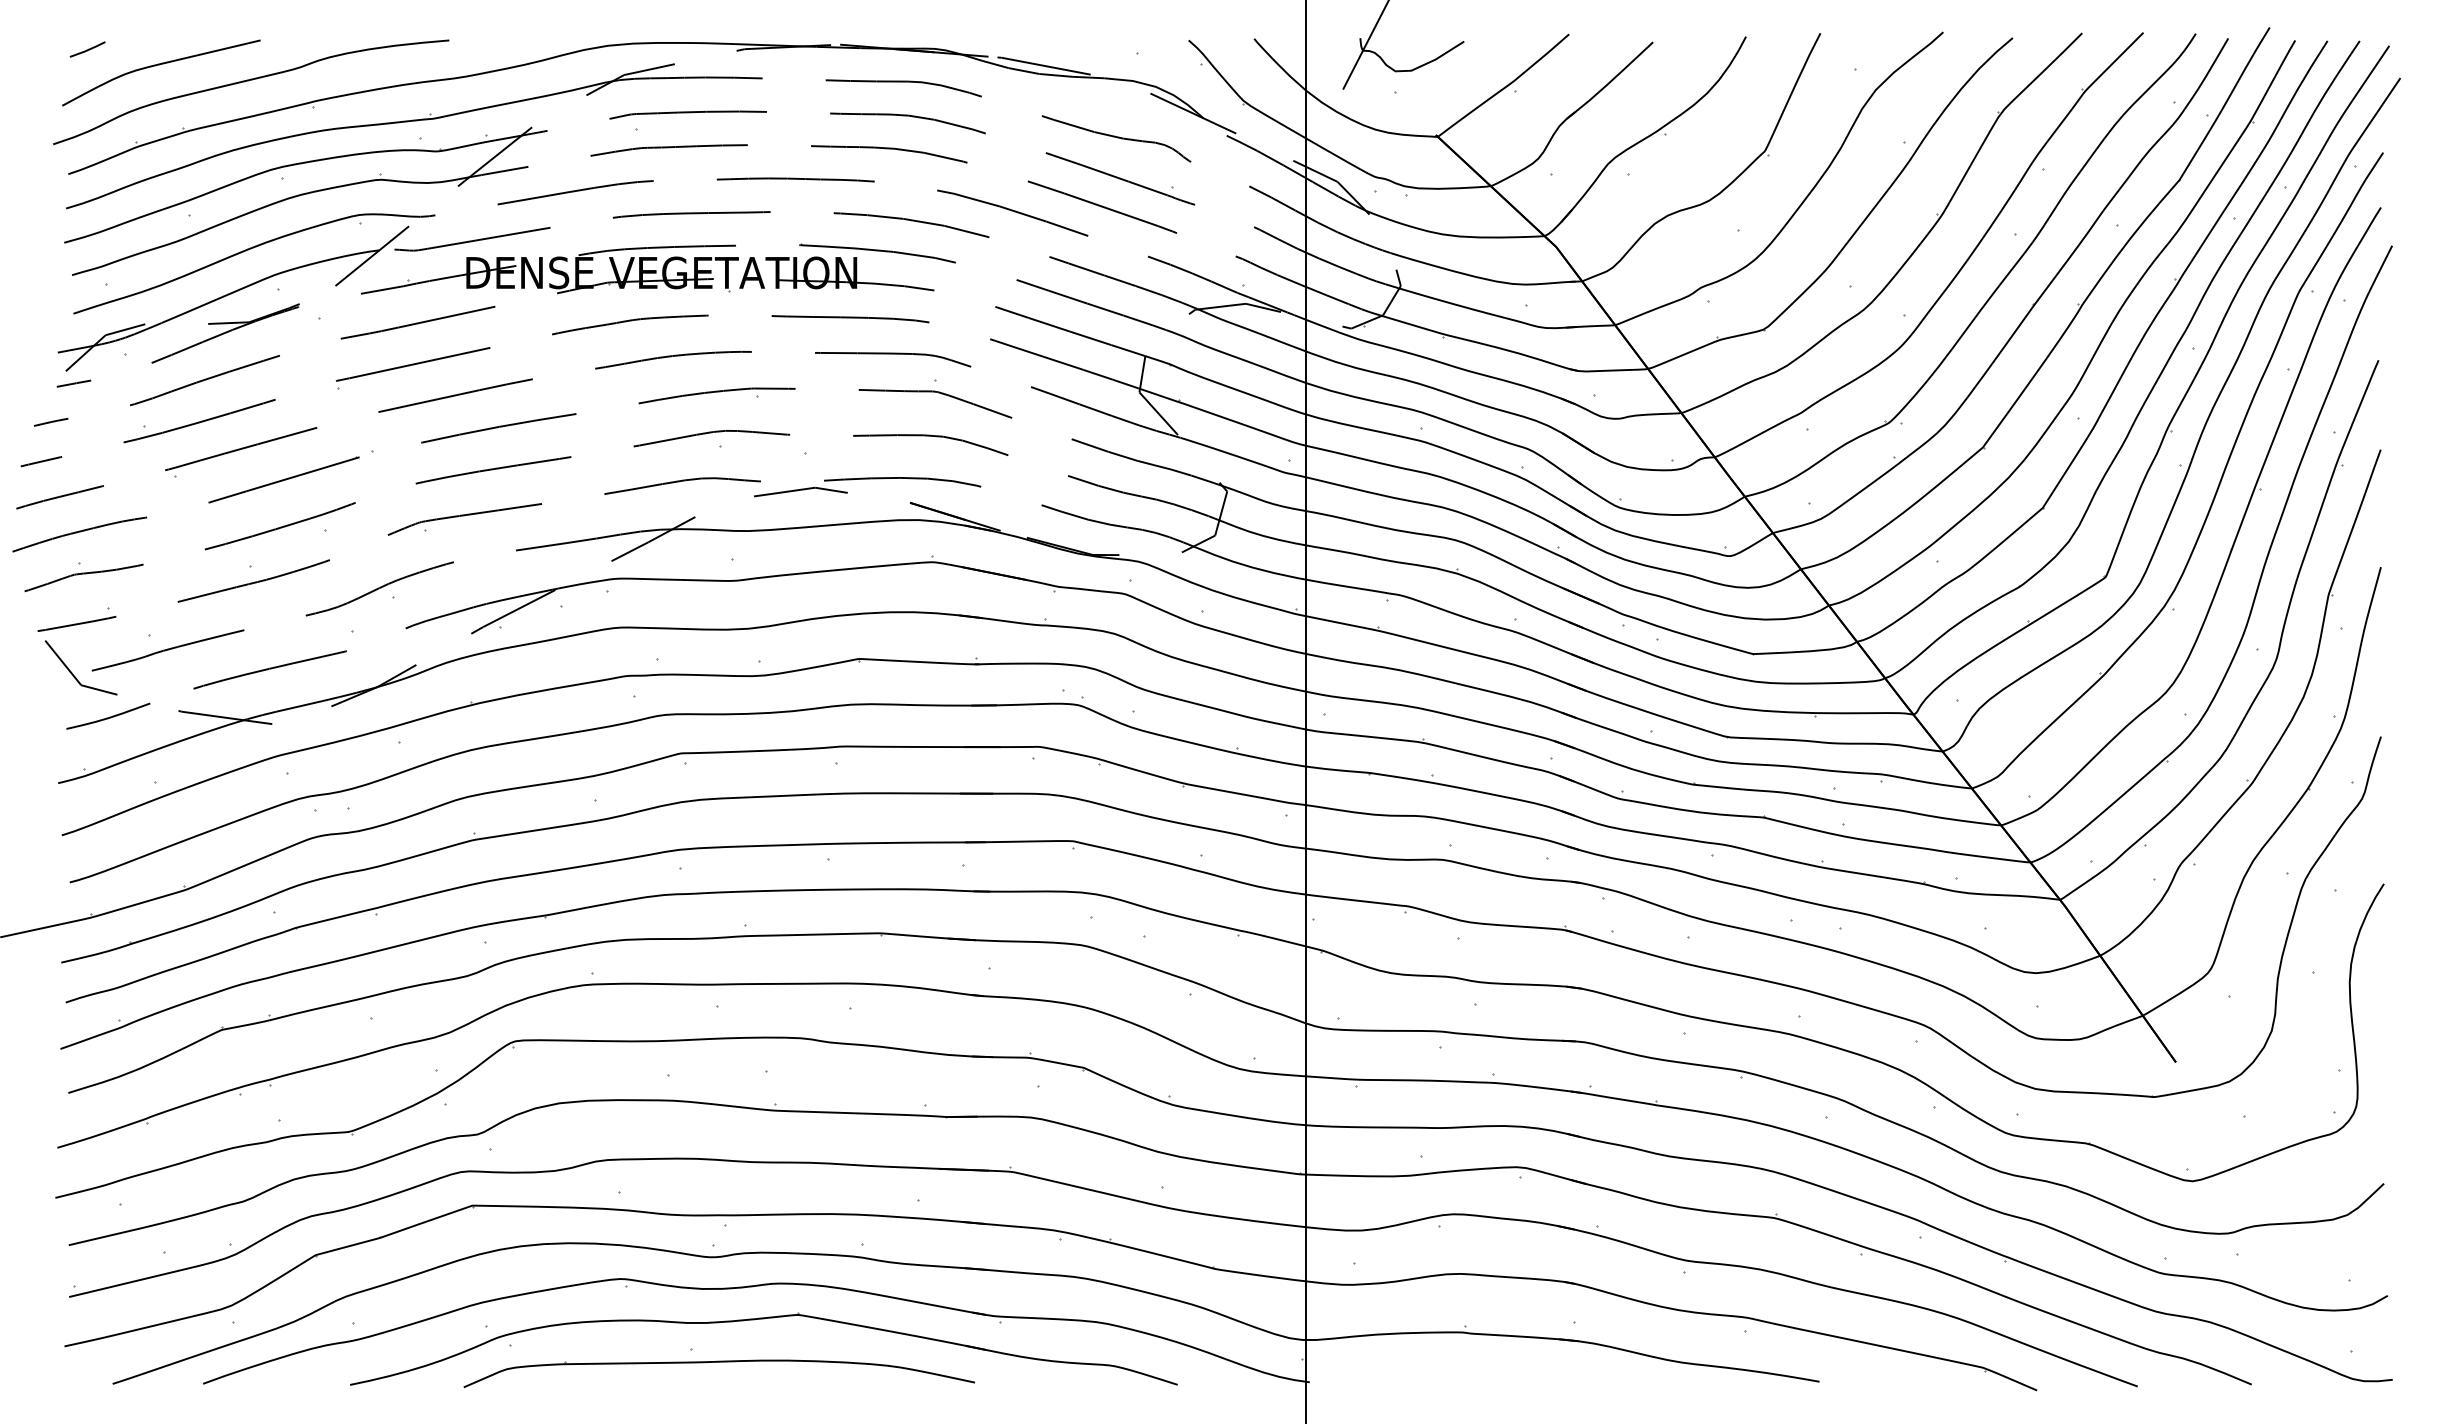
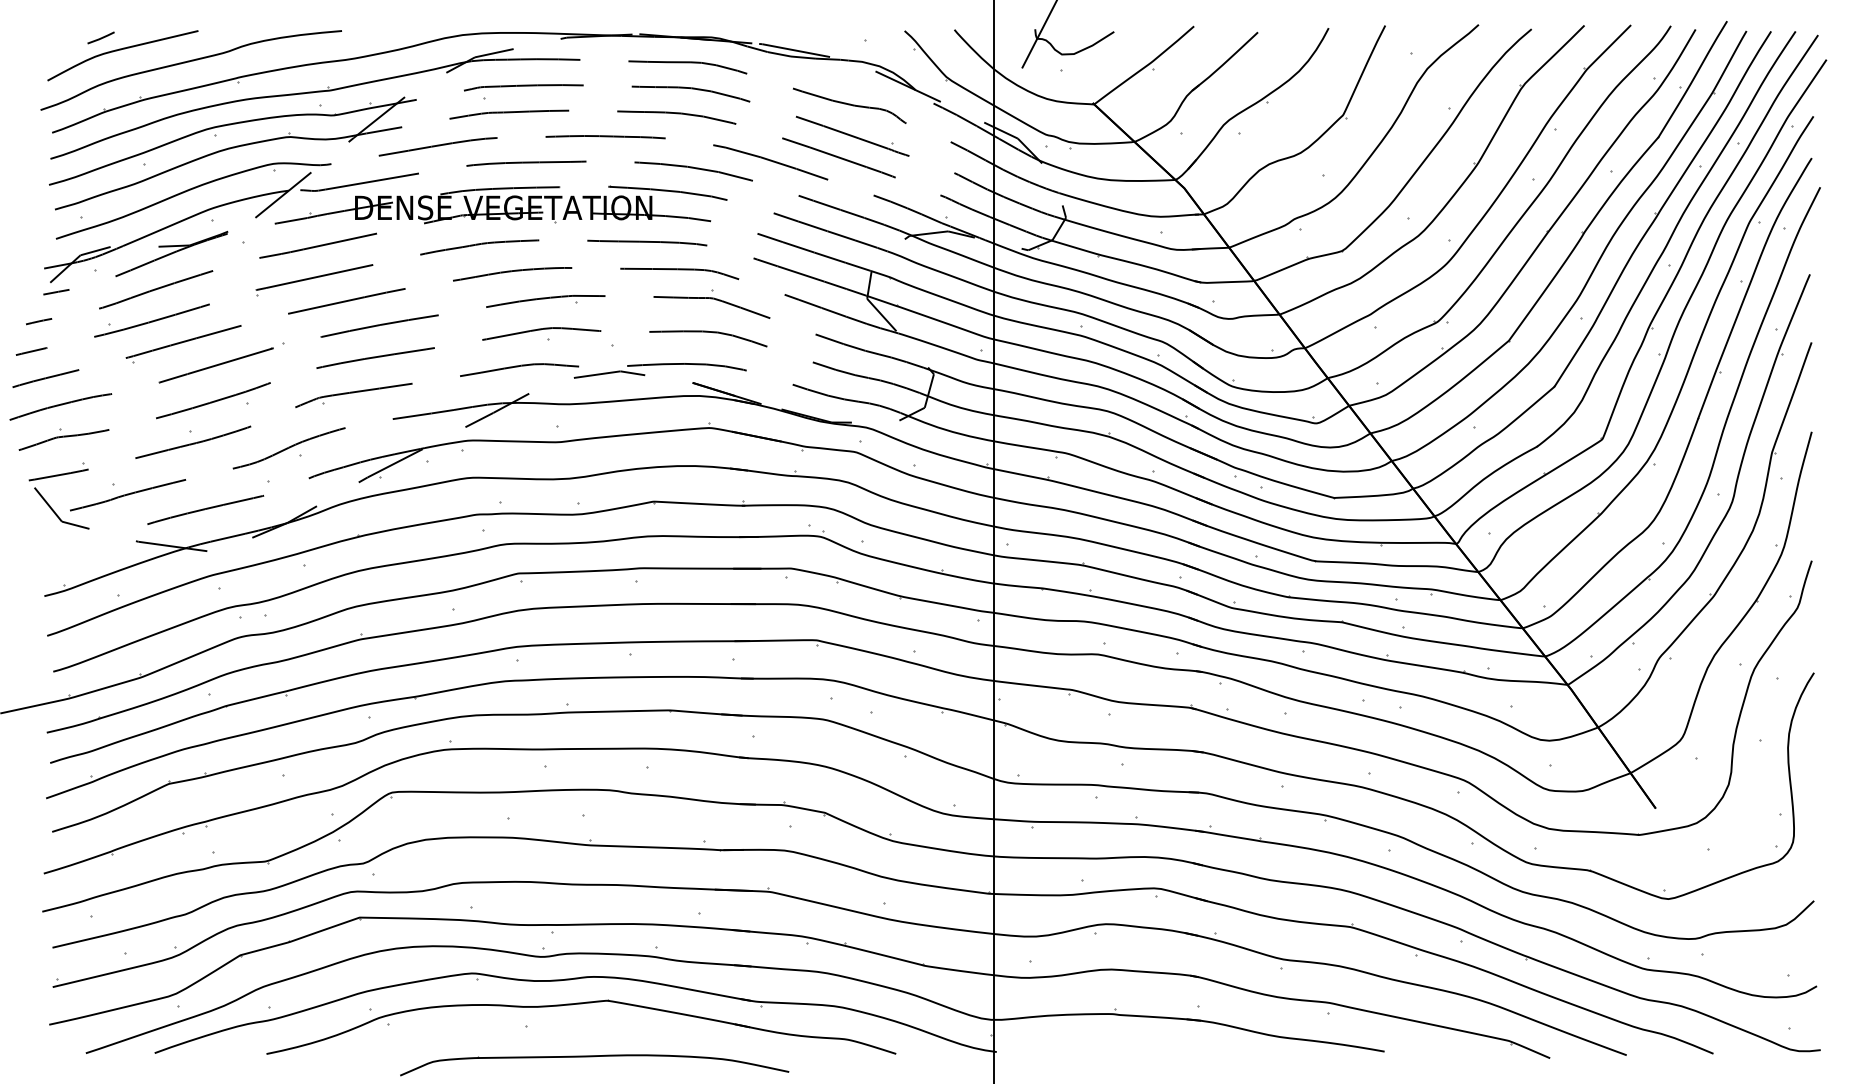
line: (87, 49) -> (100, 37), moved
curve: (109, 716) -> (83, 545), removed
part: (718, 1362) -> (594, 1056), moved

